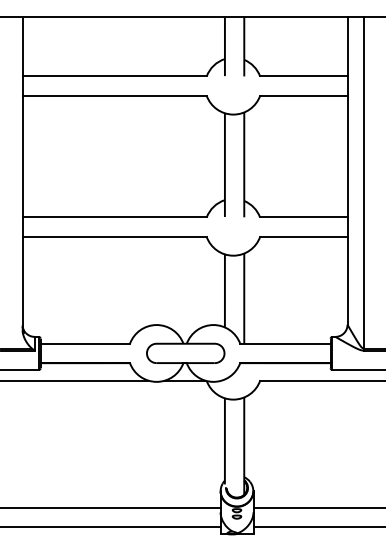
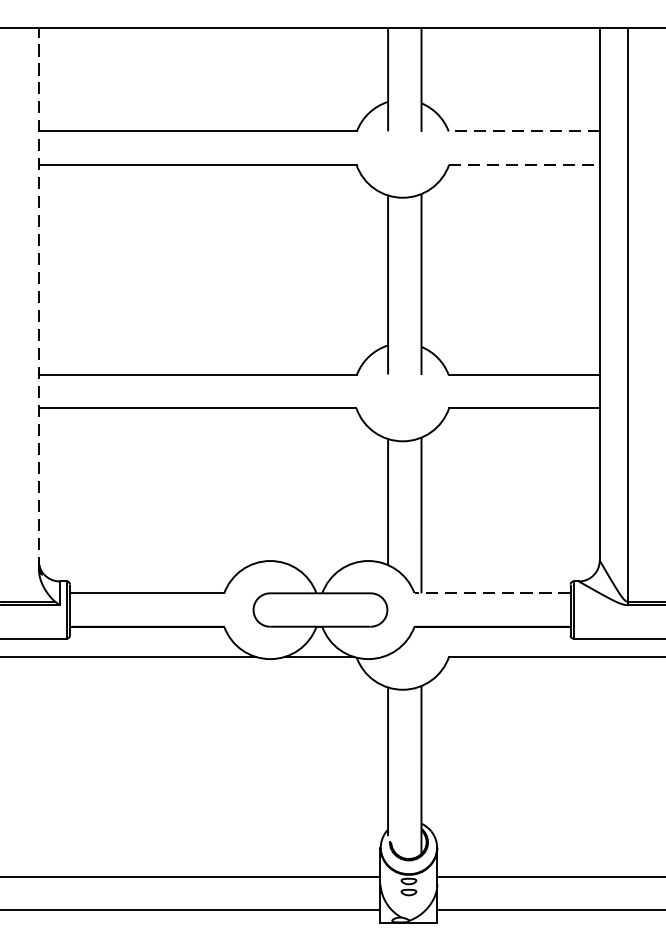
line: (303, 76) -> (523, 132), solid -> dashed
line: (303, 95) -> (523, 164), solid -> dashed
line: (22, 173) -> (38, 299), solid -> dashed
line: (284, 343) -> (490, 592), solid -> dashed

